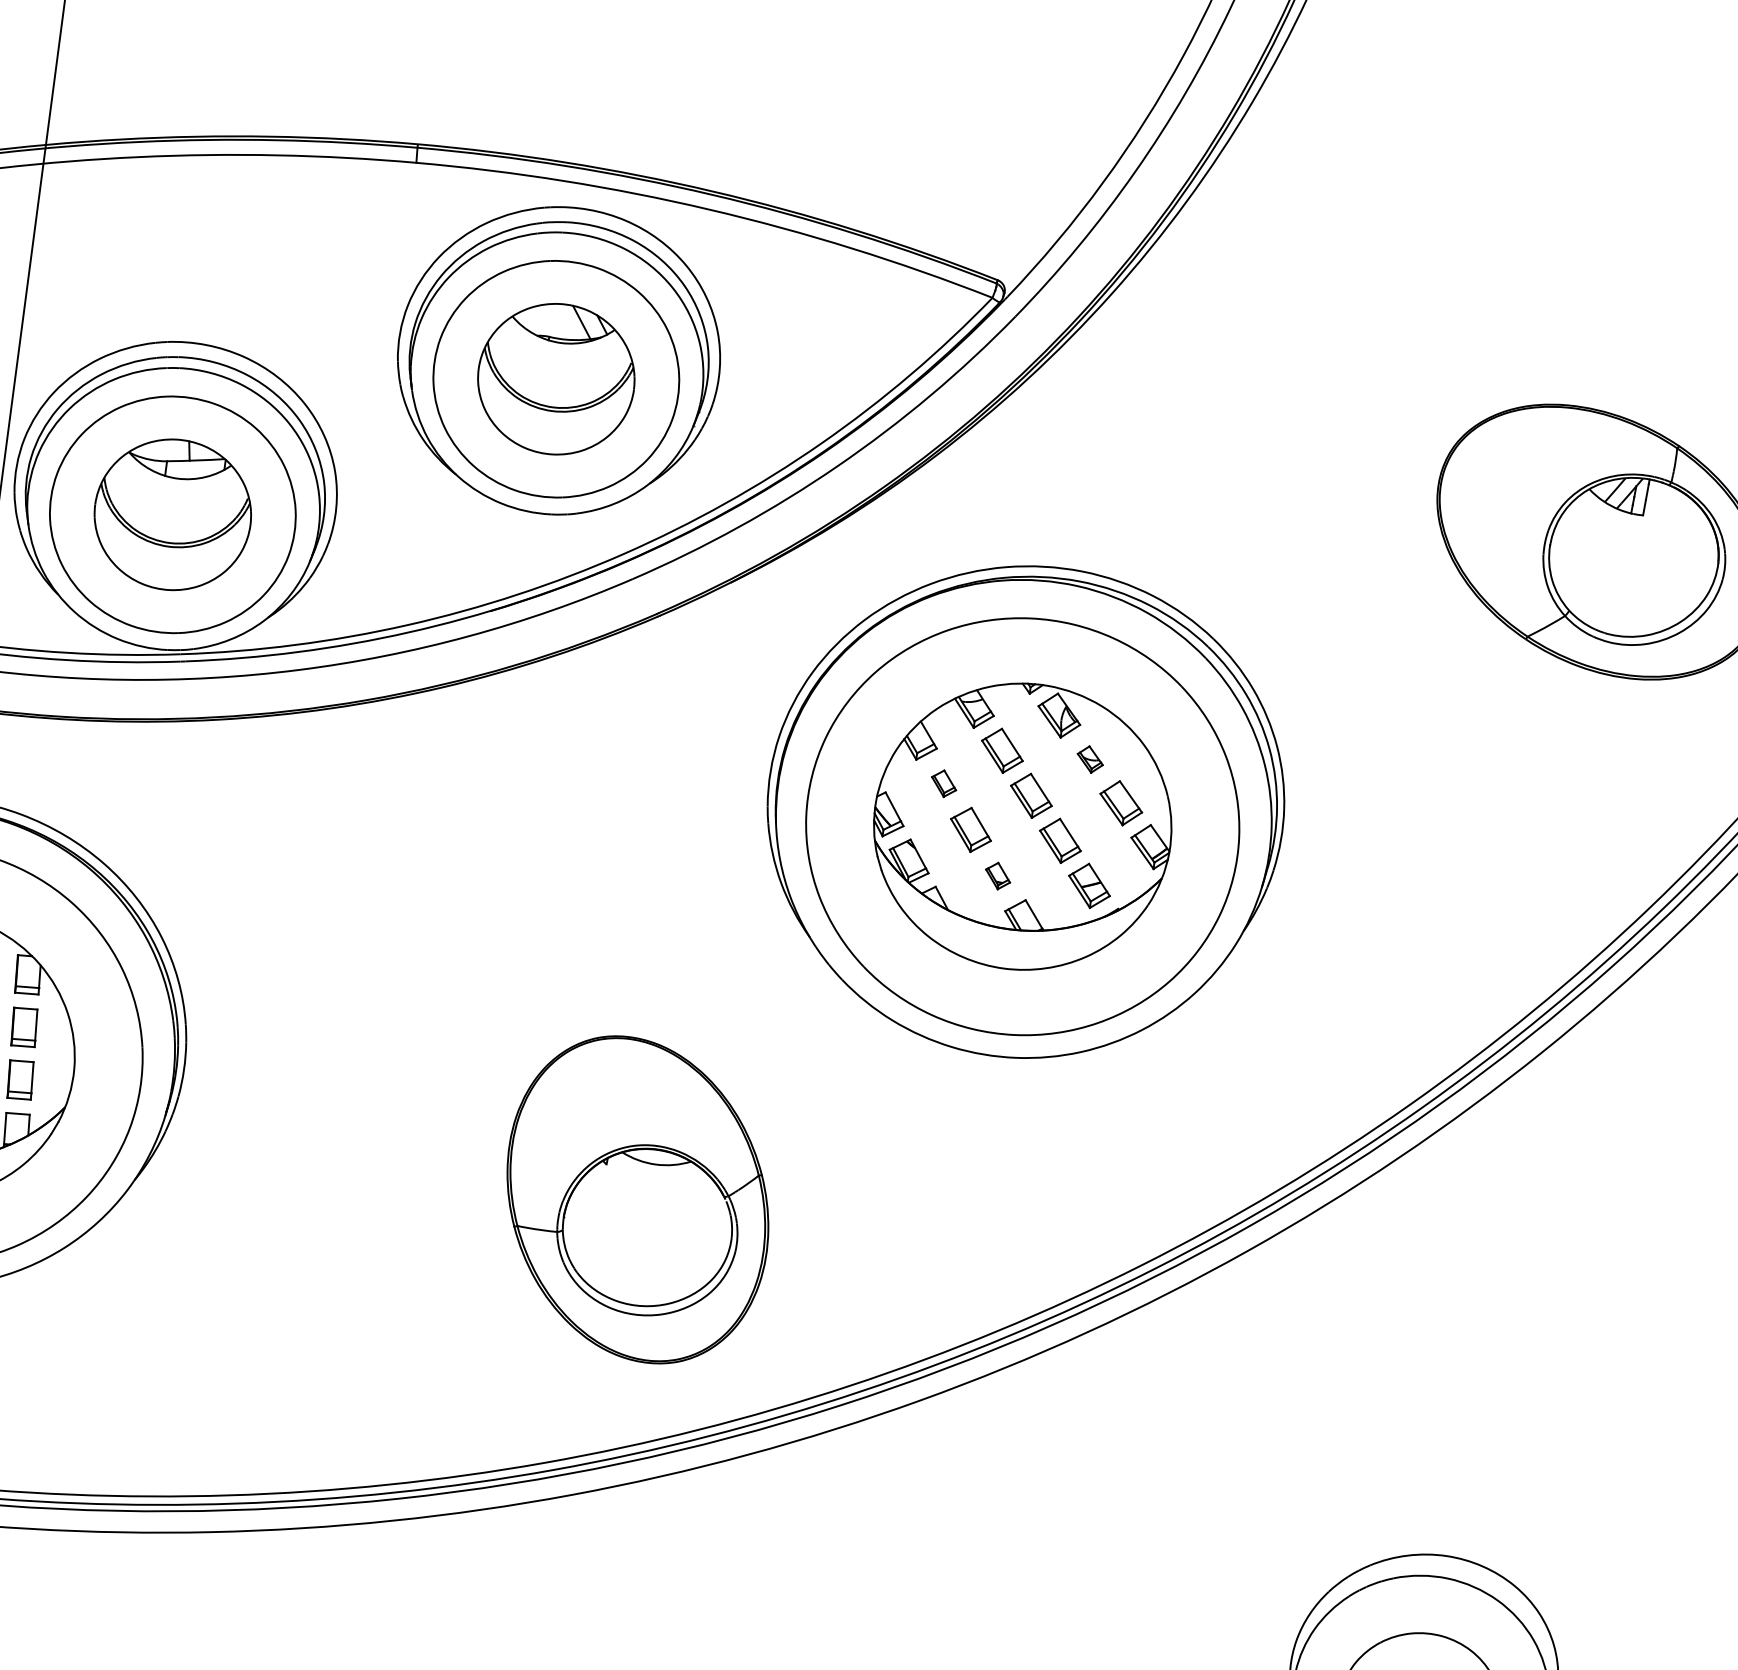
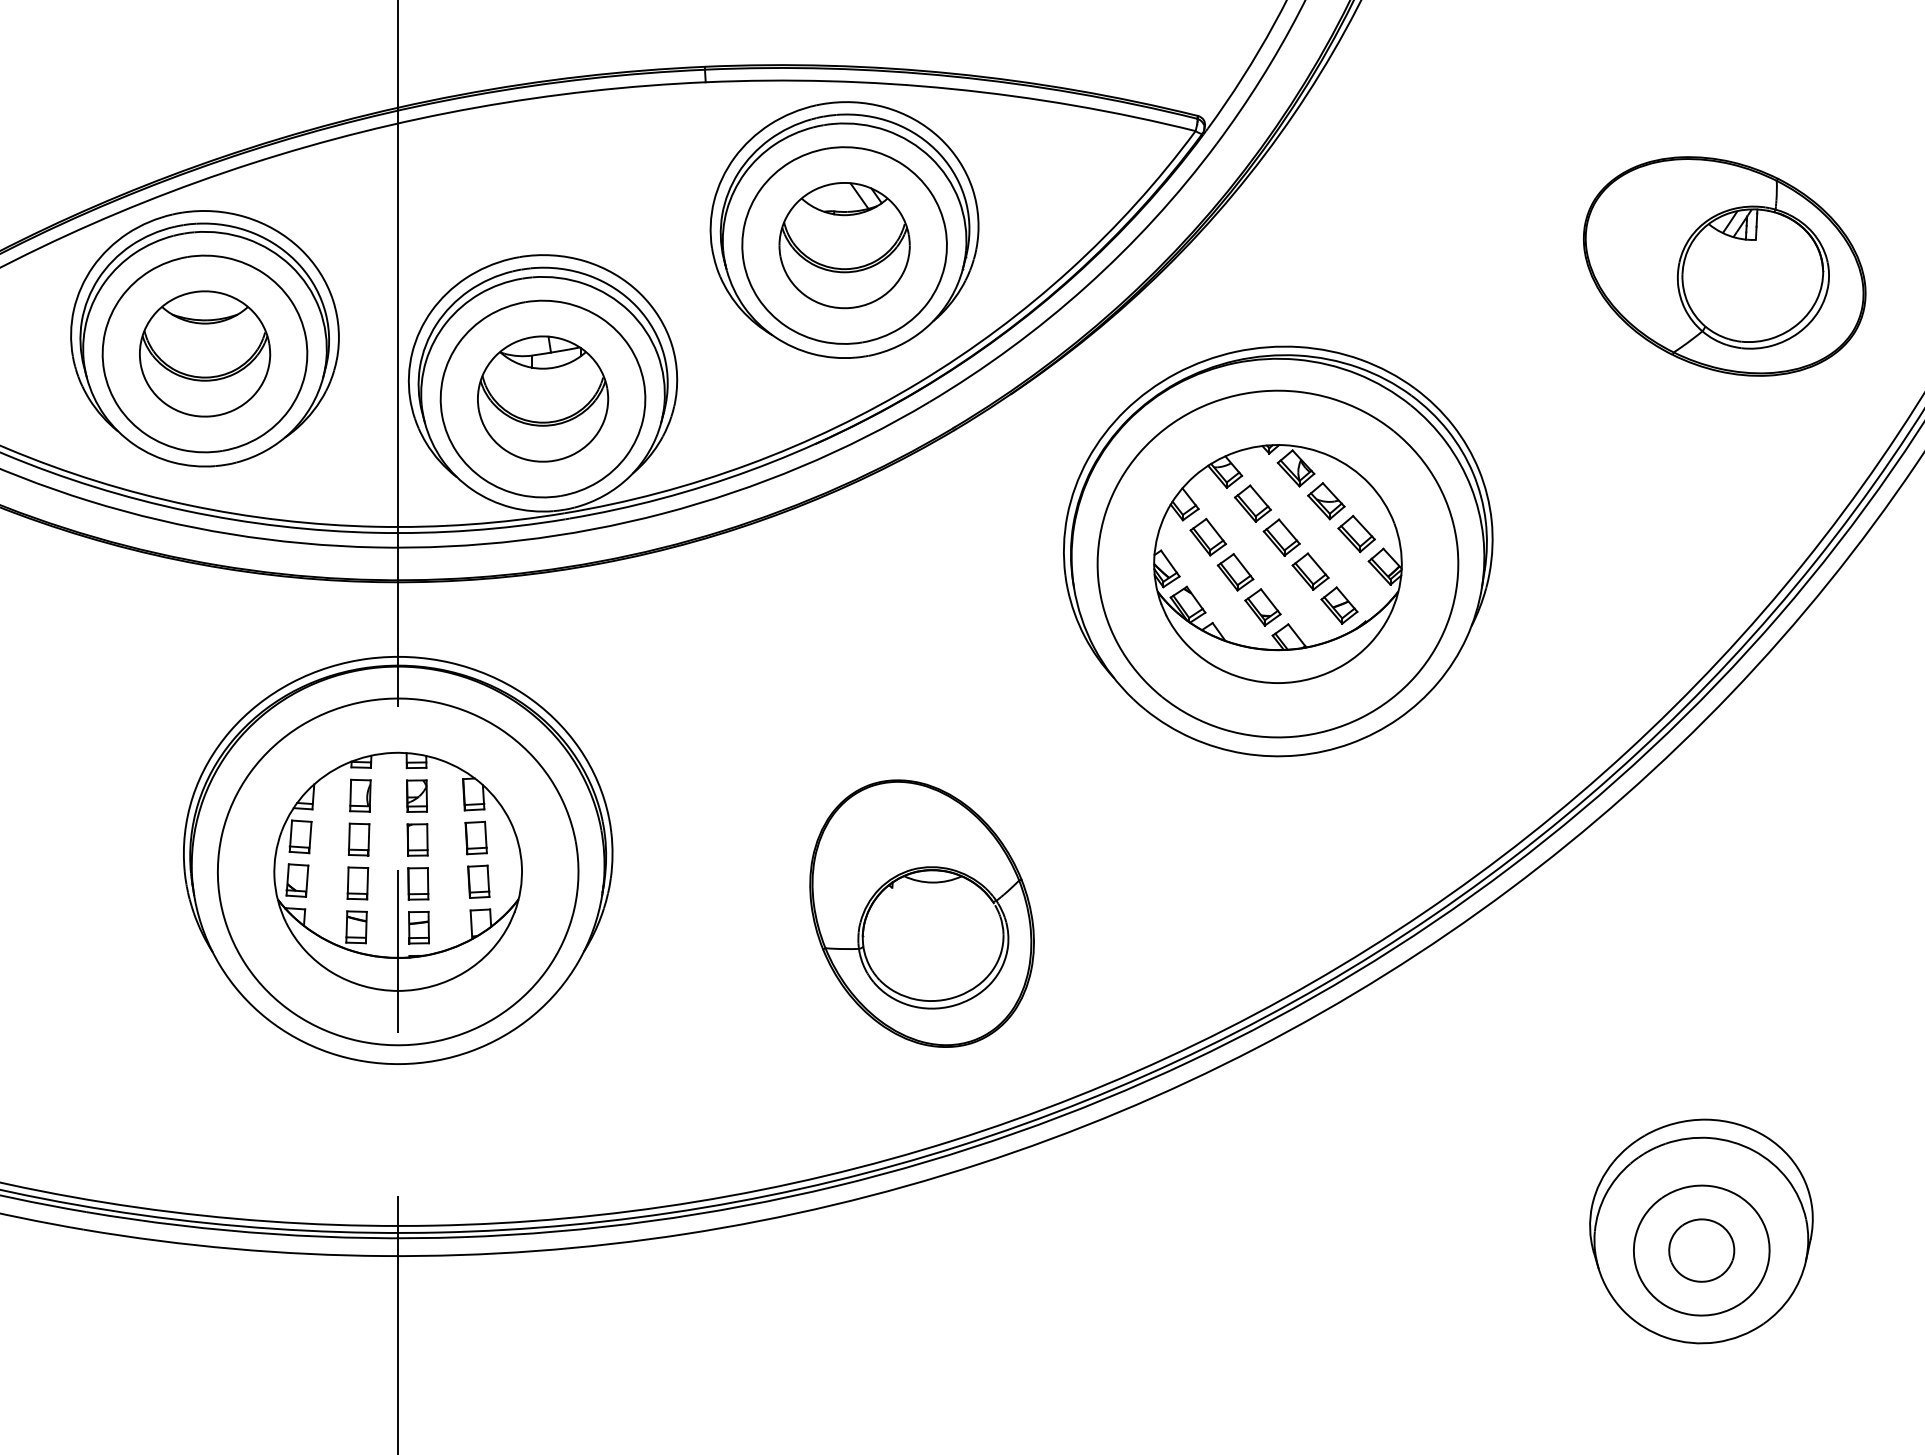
part: (1090, 759) -> (1326, 501), size x1.67
part: (944, 782) -> (1208, 536), size x1.67
part: (997, 876) -> (1262, 607), size x1.67
part: (637, 1199) -> (921, 913), moved

